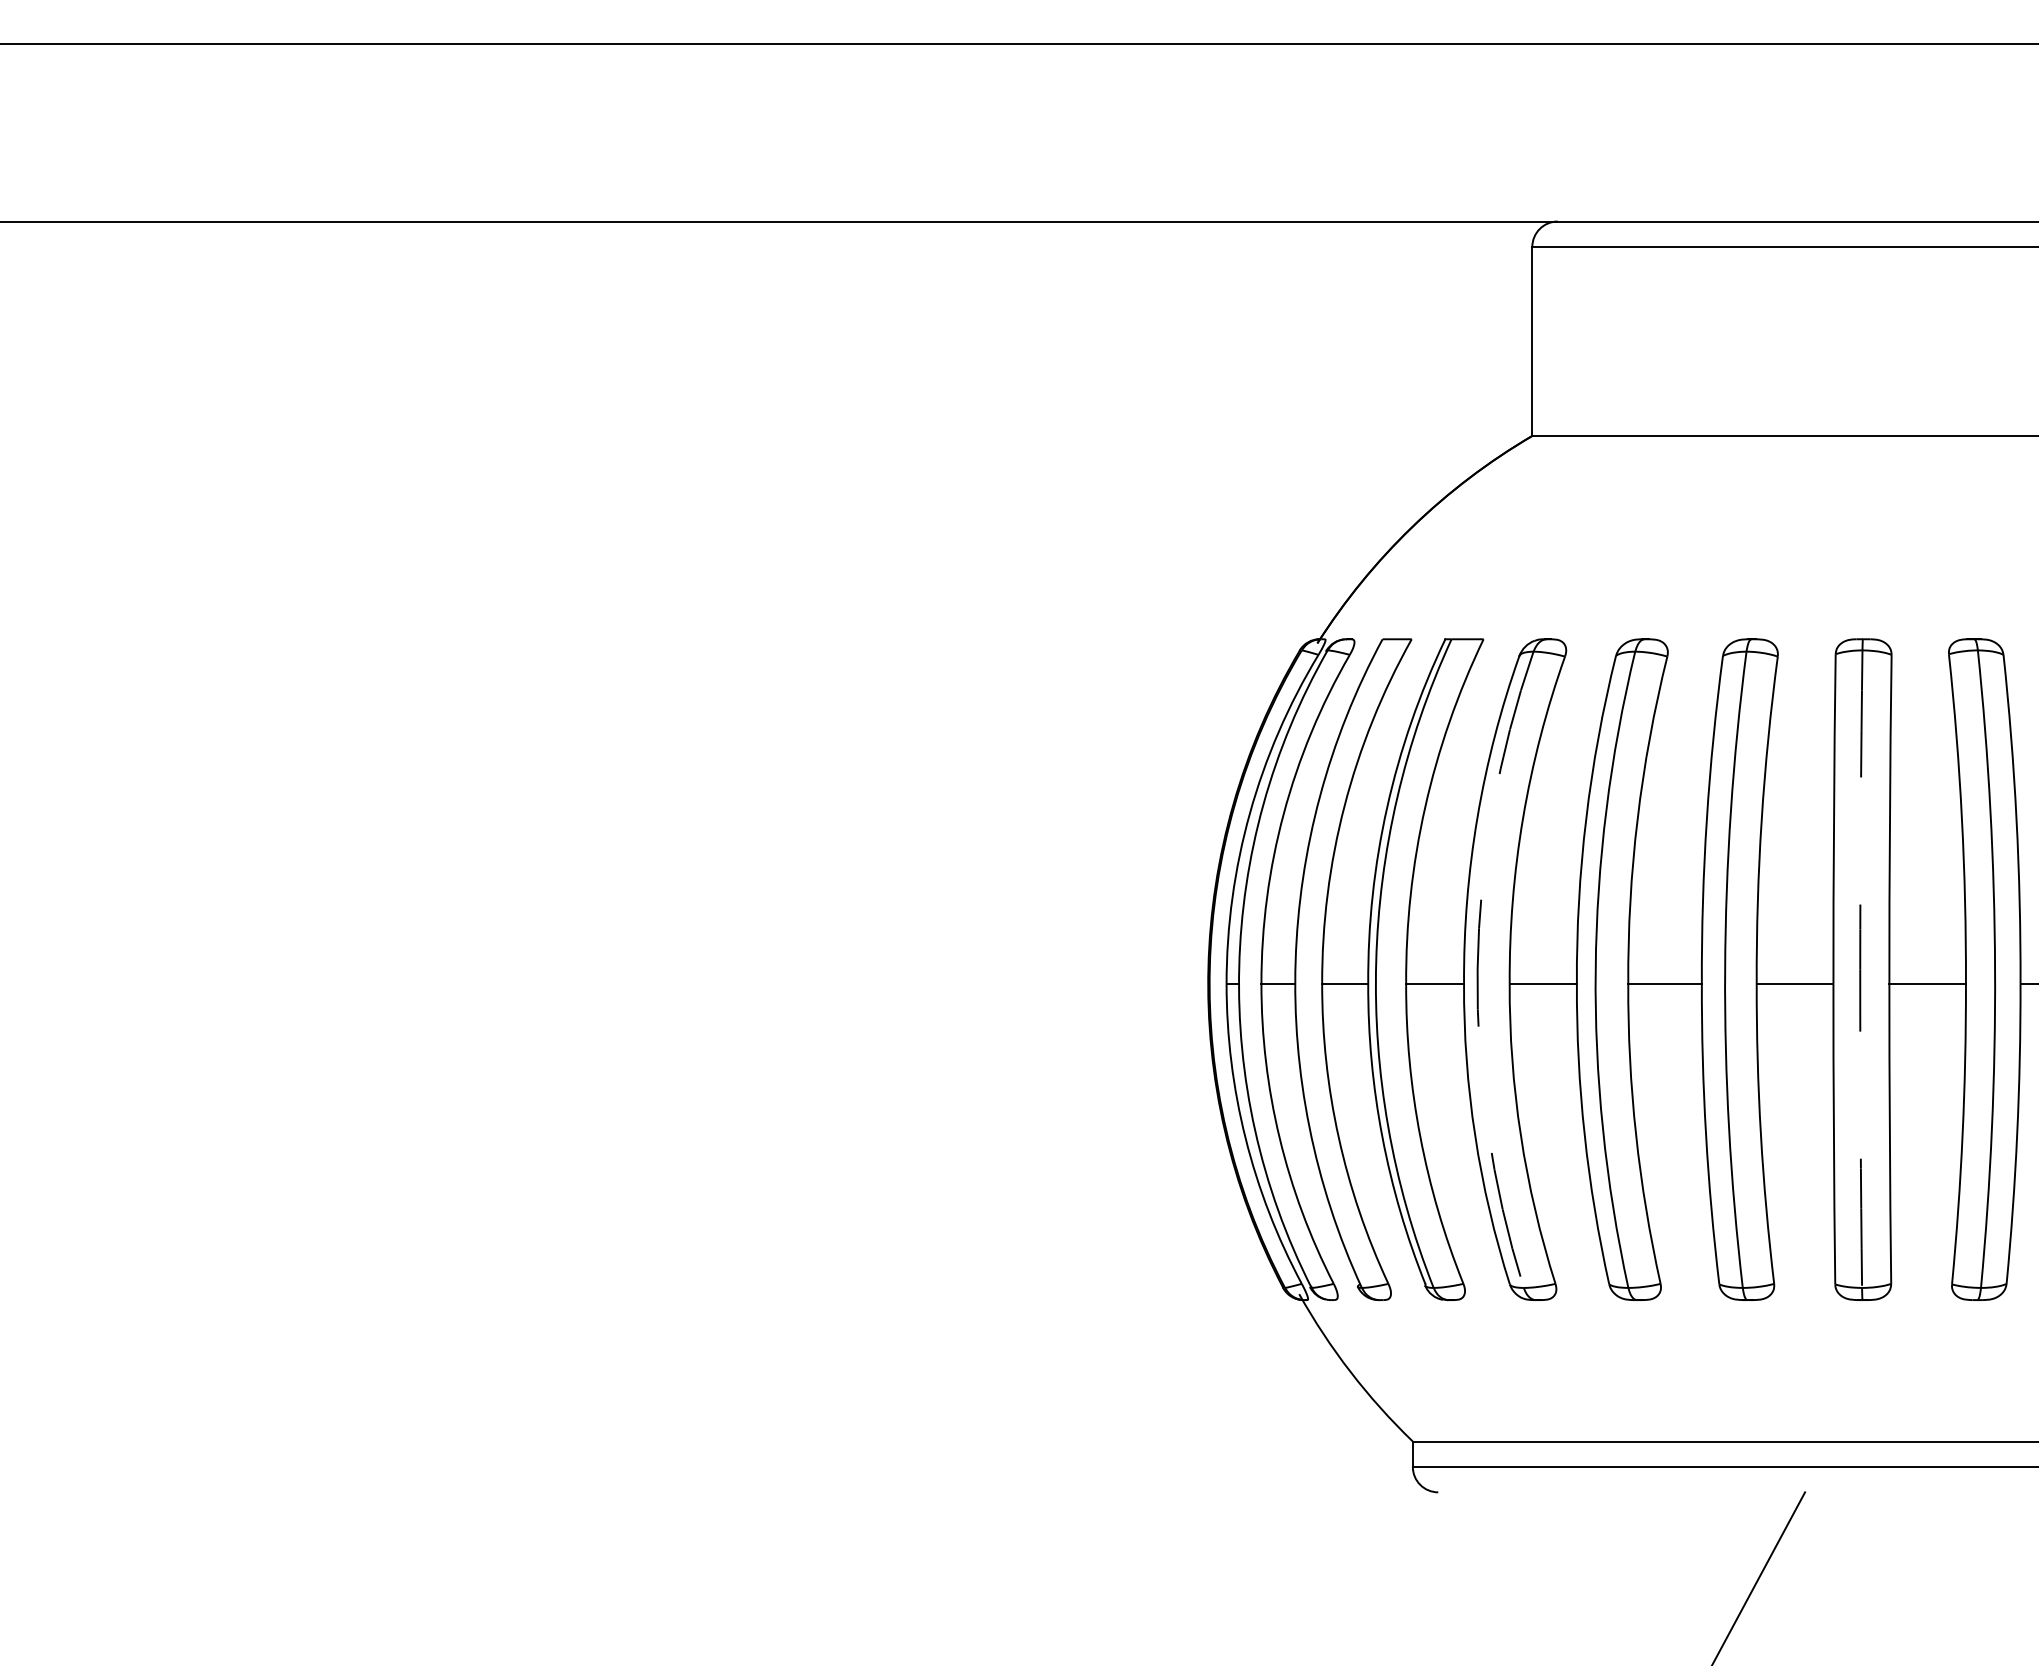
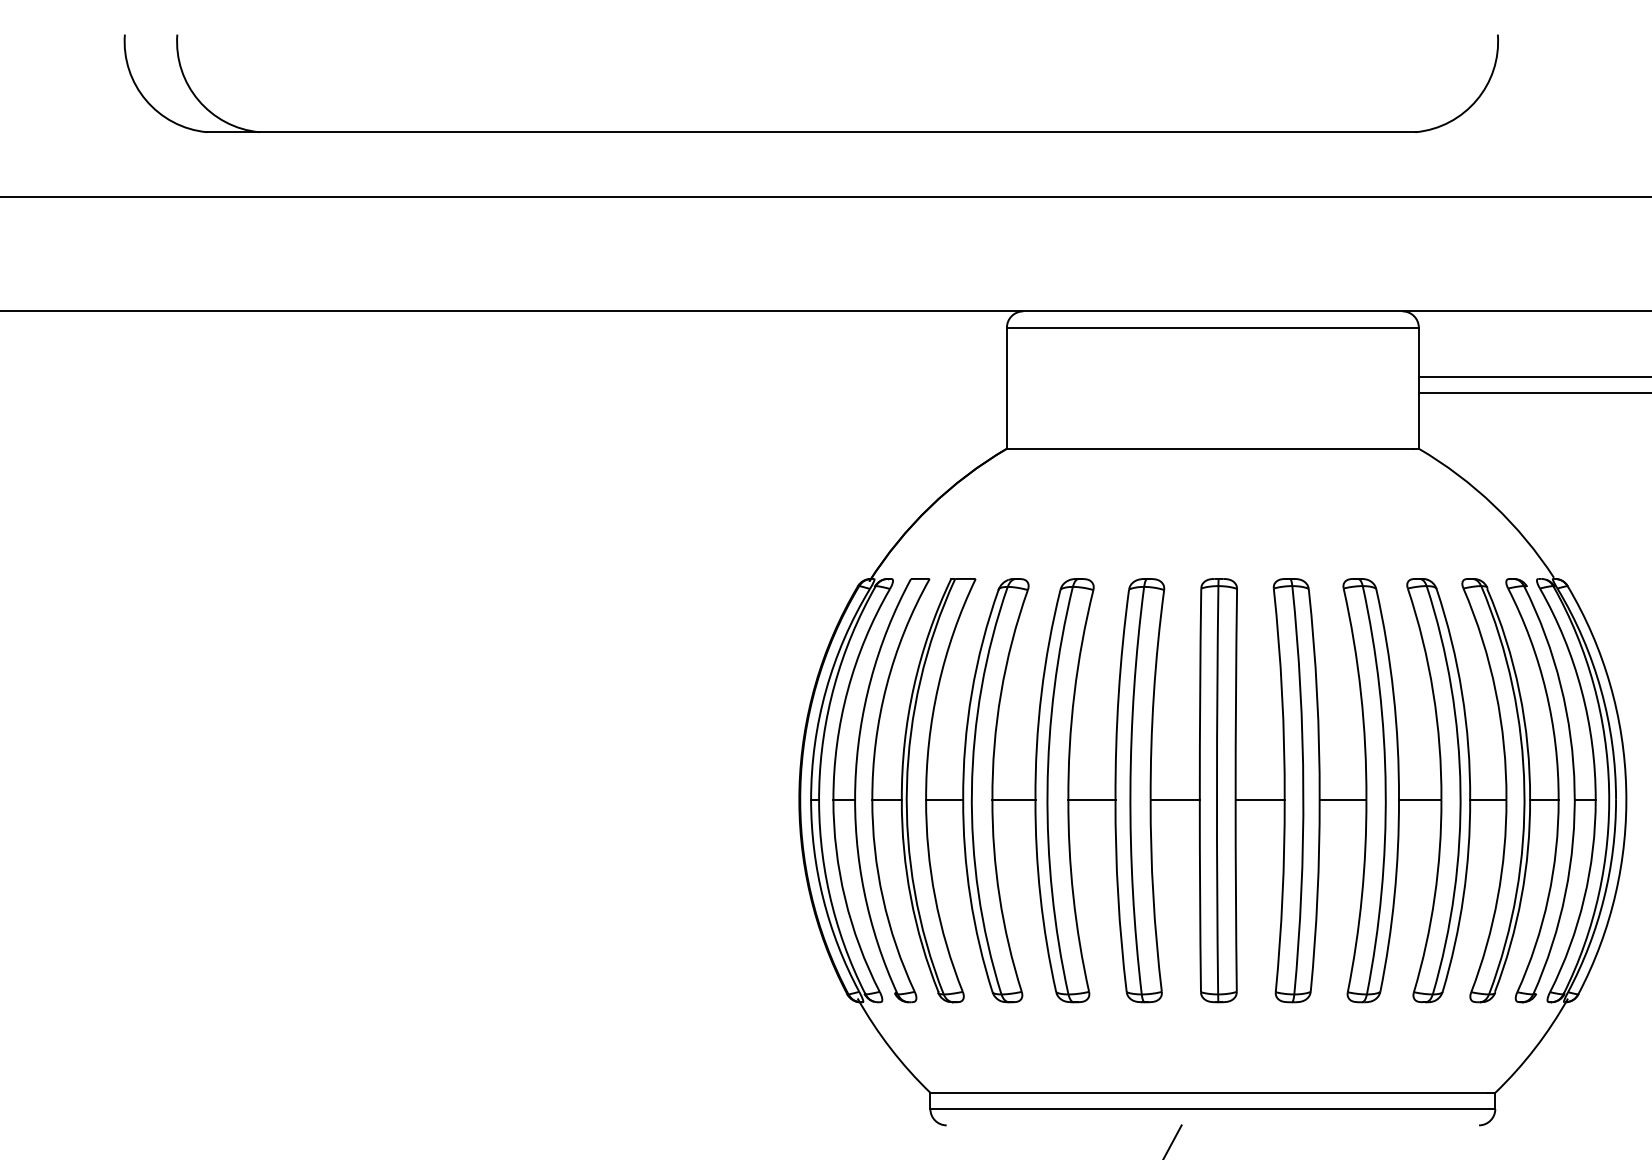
arc: (1476, 969) -> (971, 790), dashed -> solid
arc: (1859, 969) -> (1216, 790), dashed -> solid

